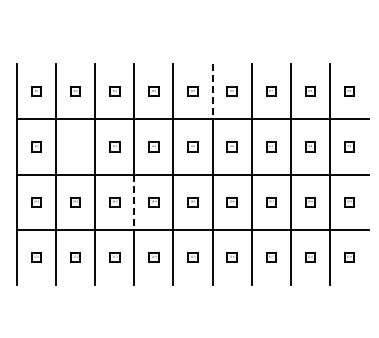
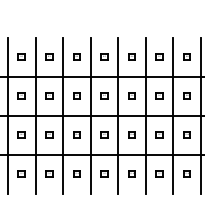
line: (212, 91) -> (118, 56), dashed -> solid
part: (75, 146) -> (21, 95), added
line: (134, 202) -> (63, 135), dashed -> solid

